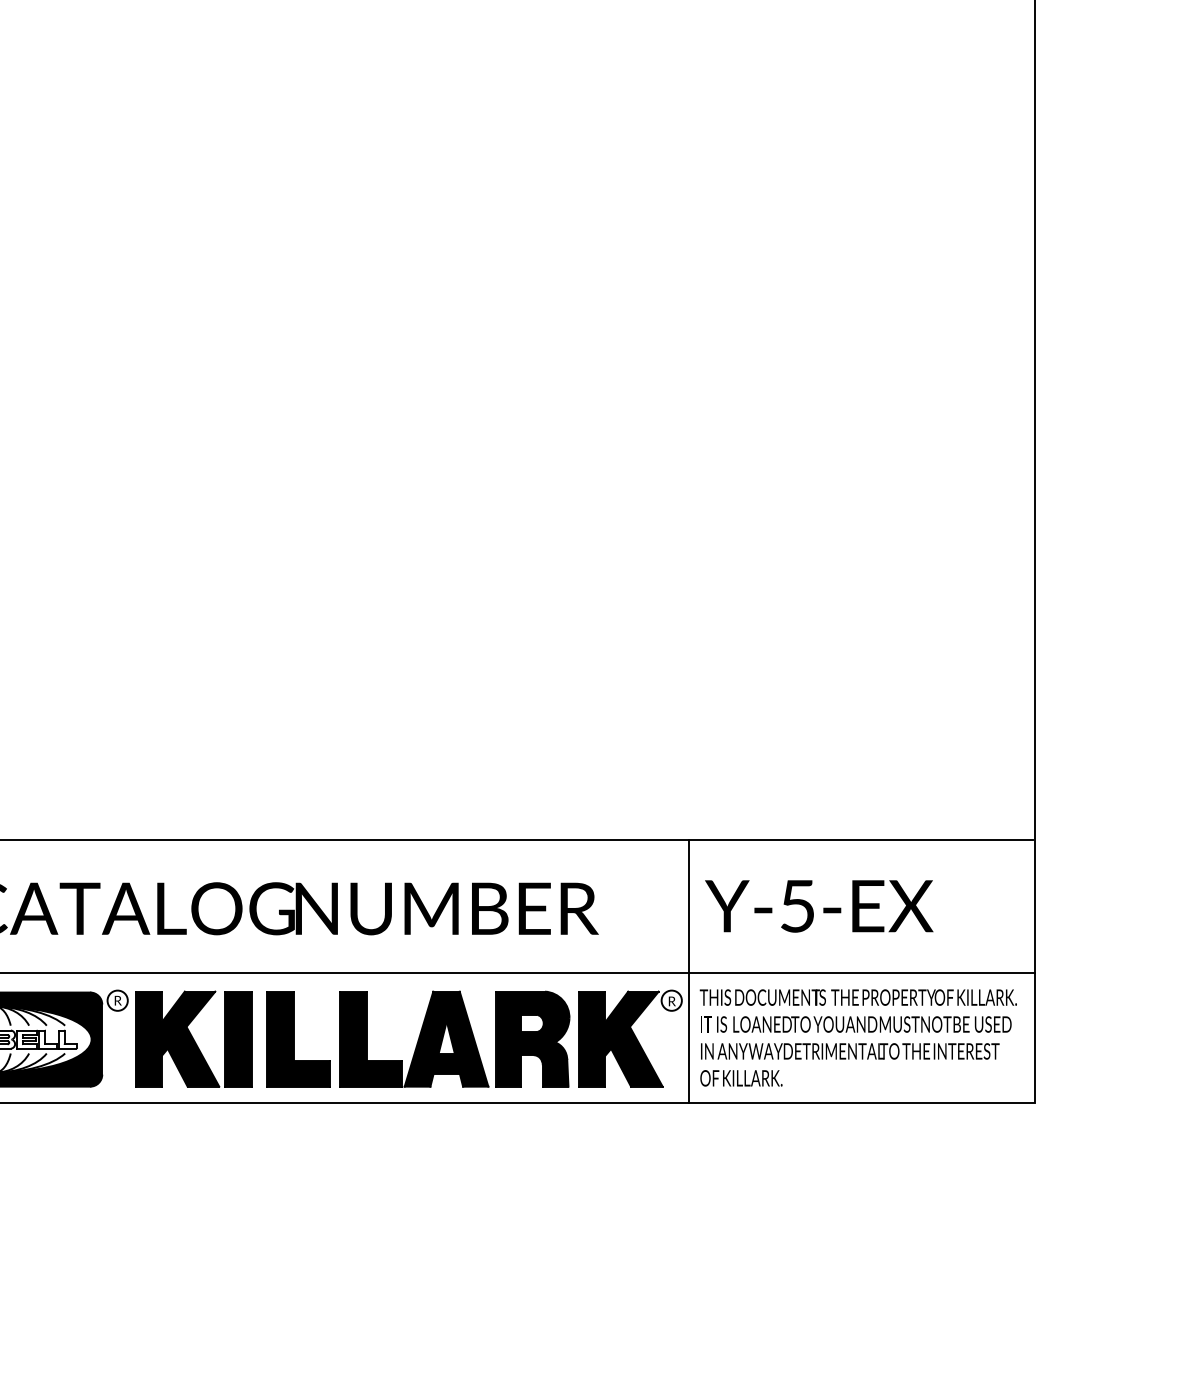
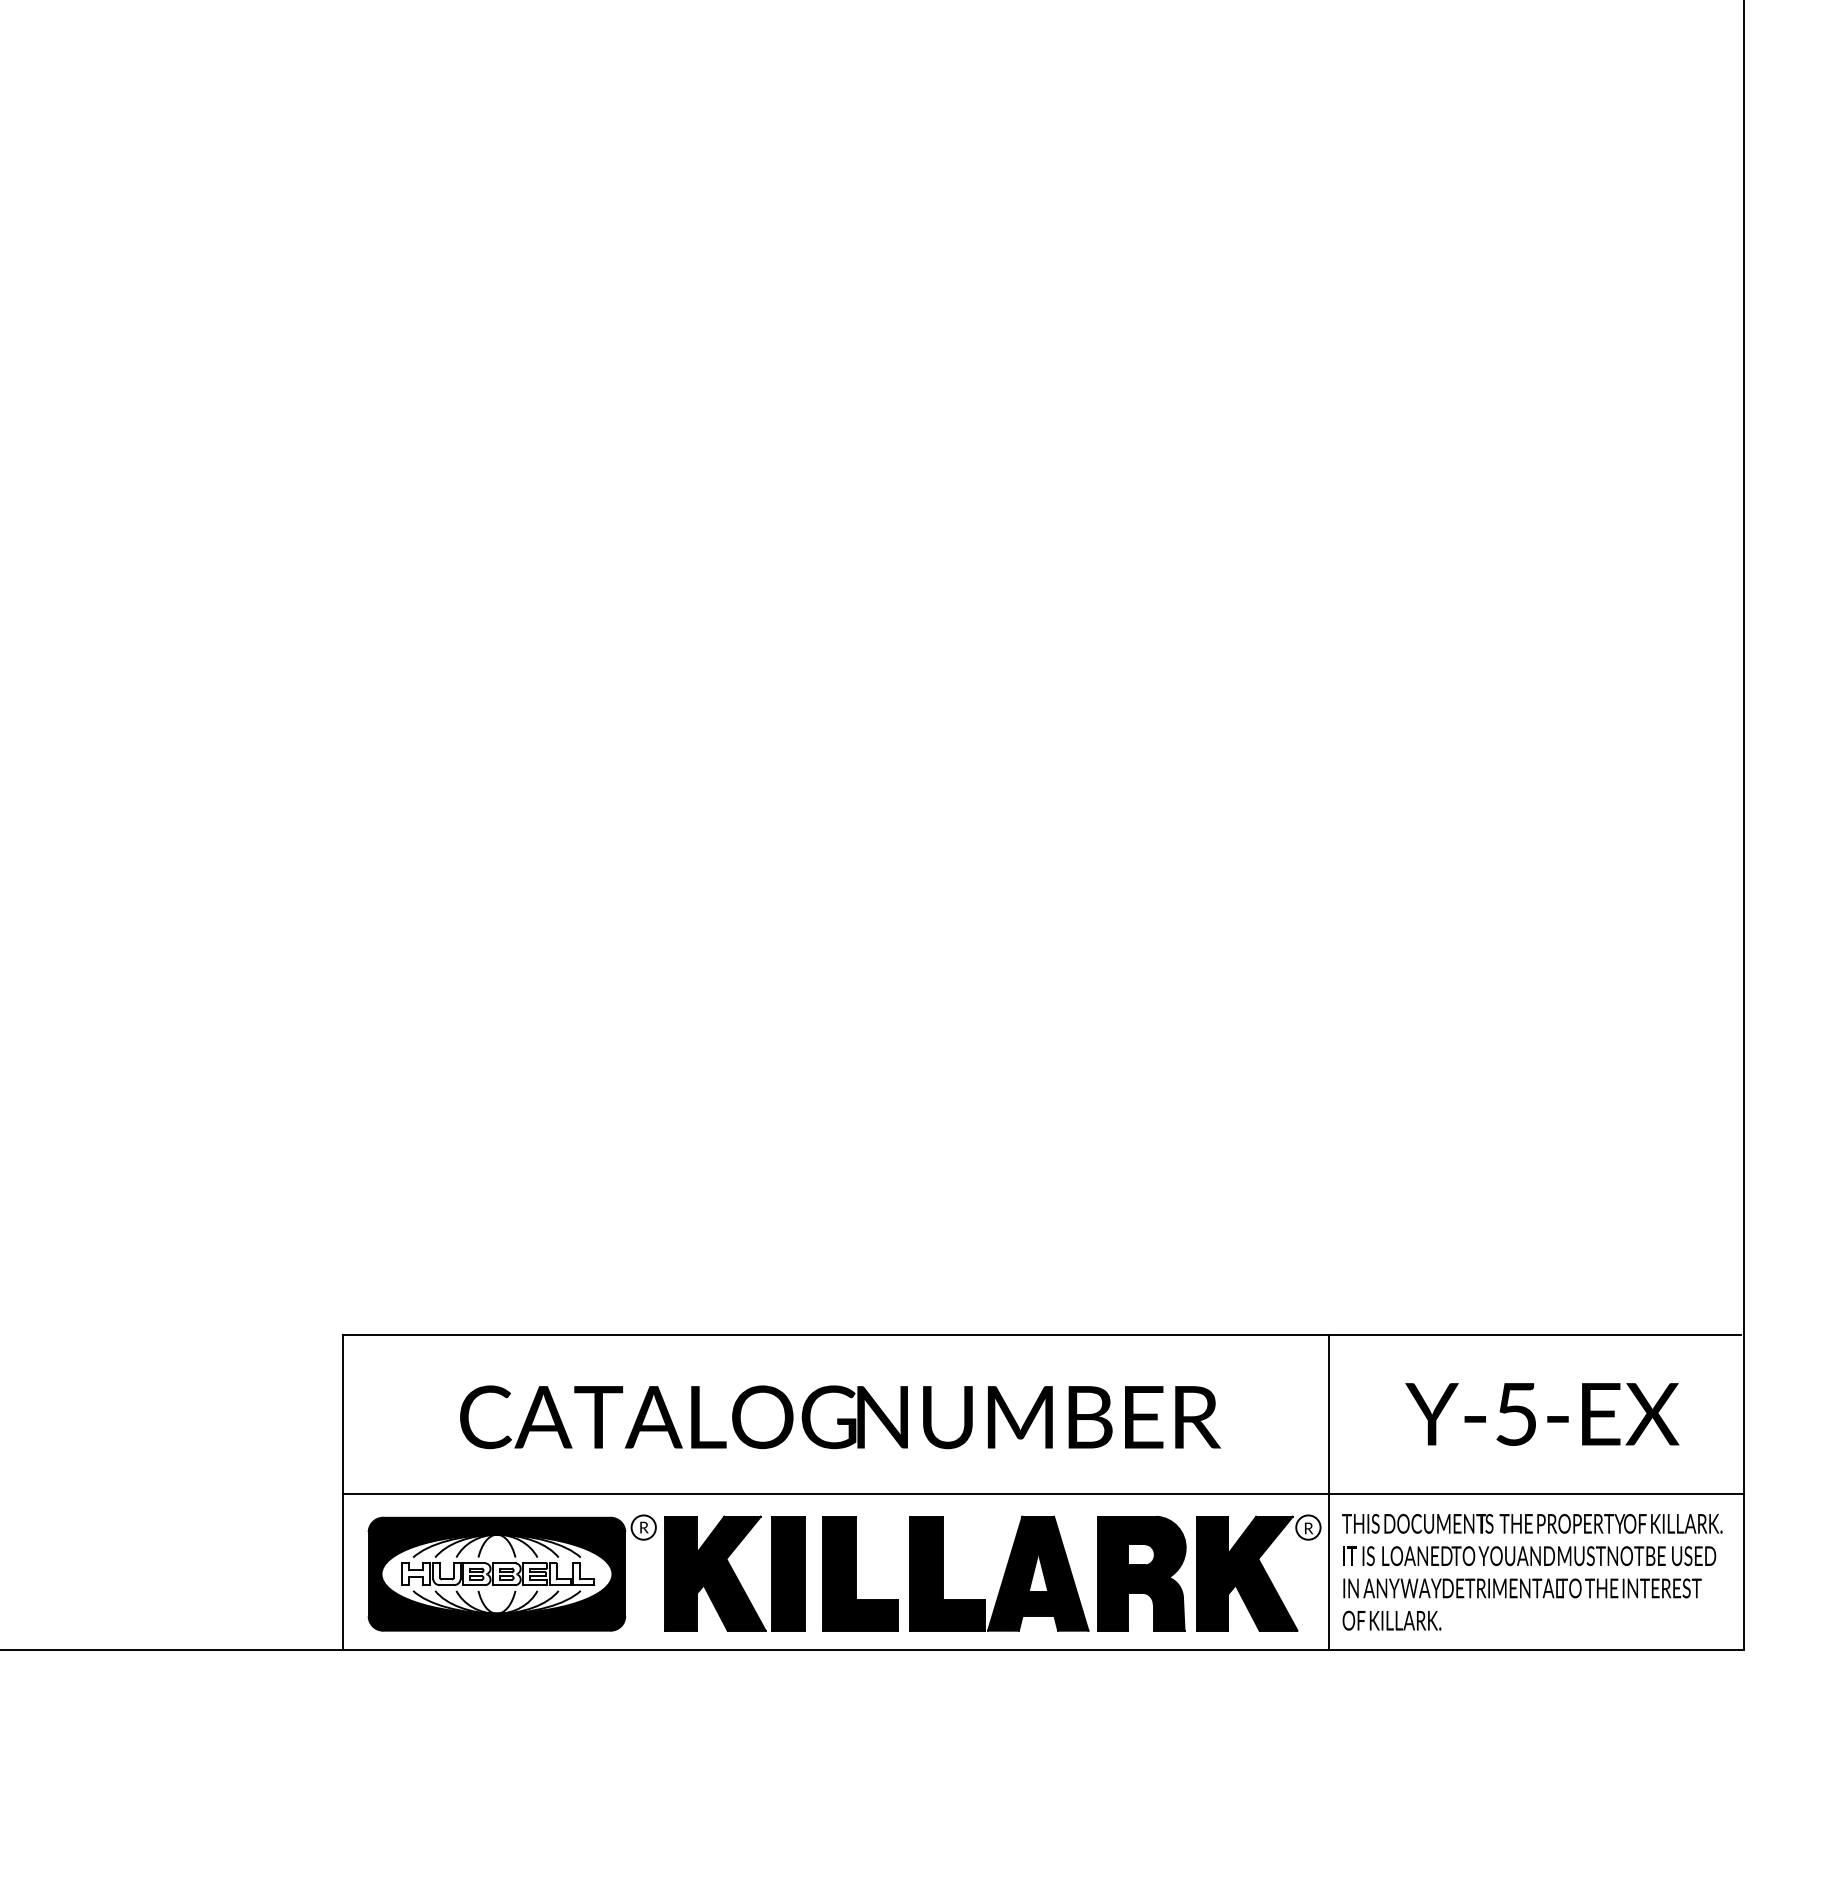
text: (819, 906) -> (1542, 1414), moved

